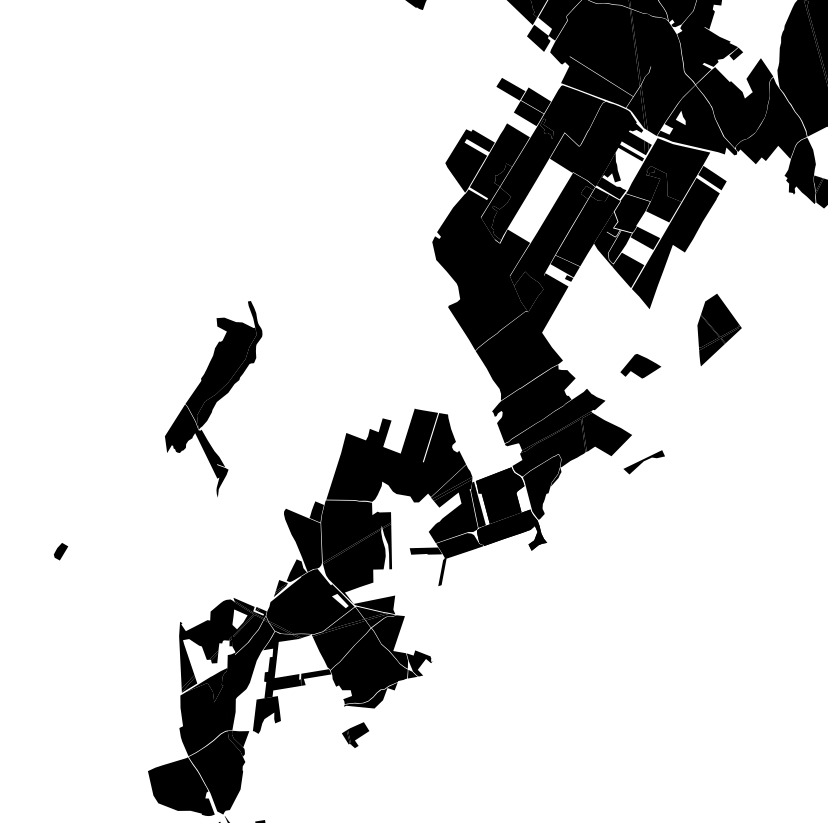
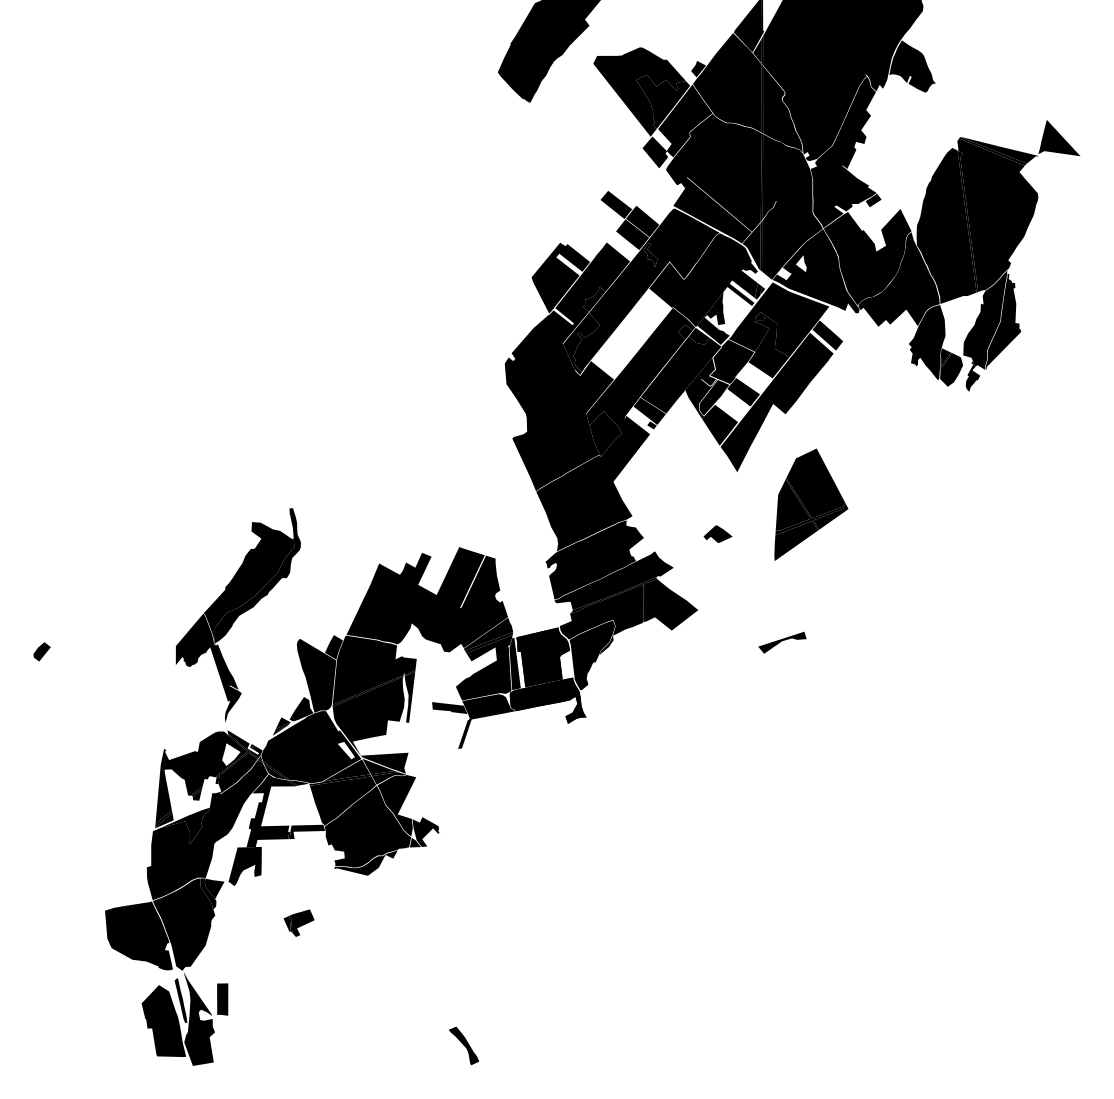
part: (718, 328) -> (811, 504), size x1.43
part: (639, 365) -> (717, 533), size x0.62
part: (215, 401) -> (237, 615), moved
part: (644, 462) -> (782, 642), moved
part: (355, 735) -> (298, 922), moved

